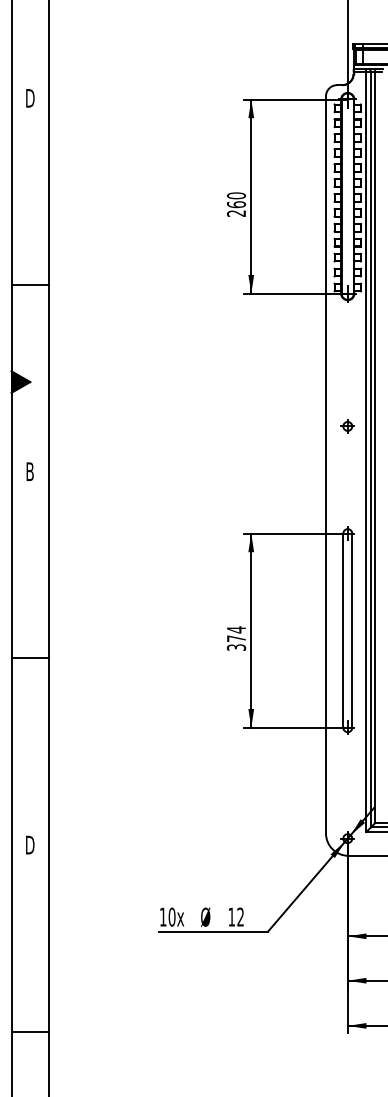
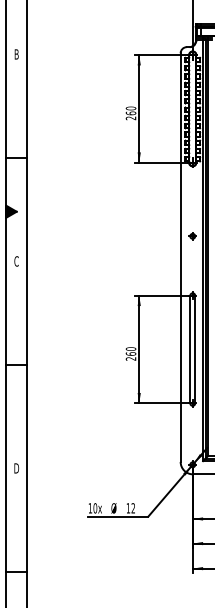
text: (29, 98) -> (16, 54), D -> B
text: (29, 471) -> (16, 261), B -> C
text: (235, 637) -> (130, 353), 374 -> 260

